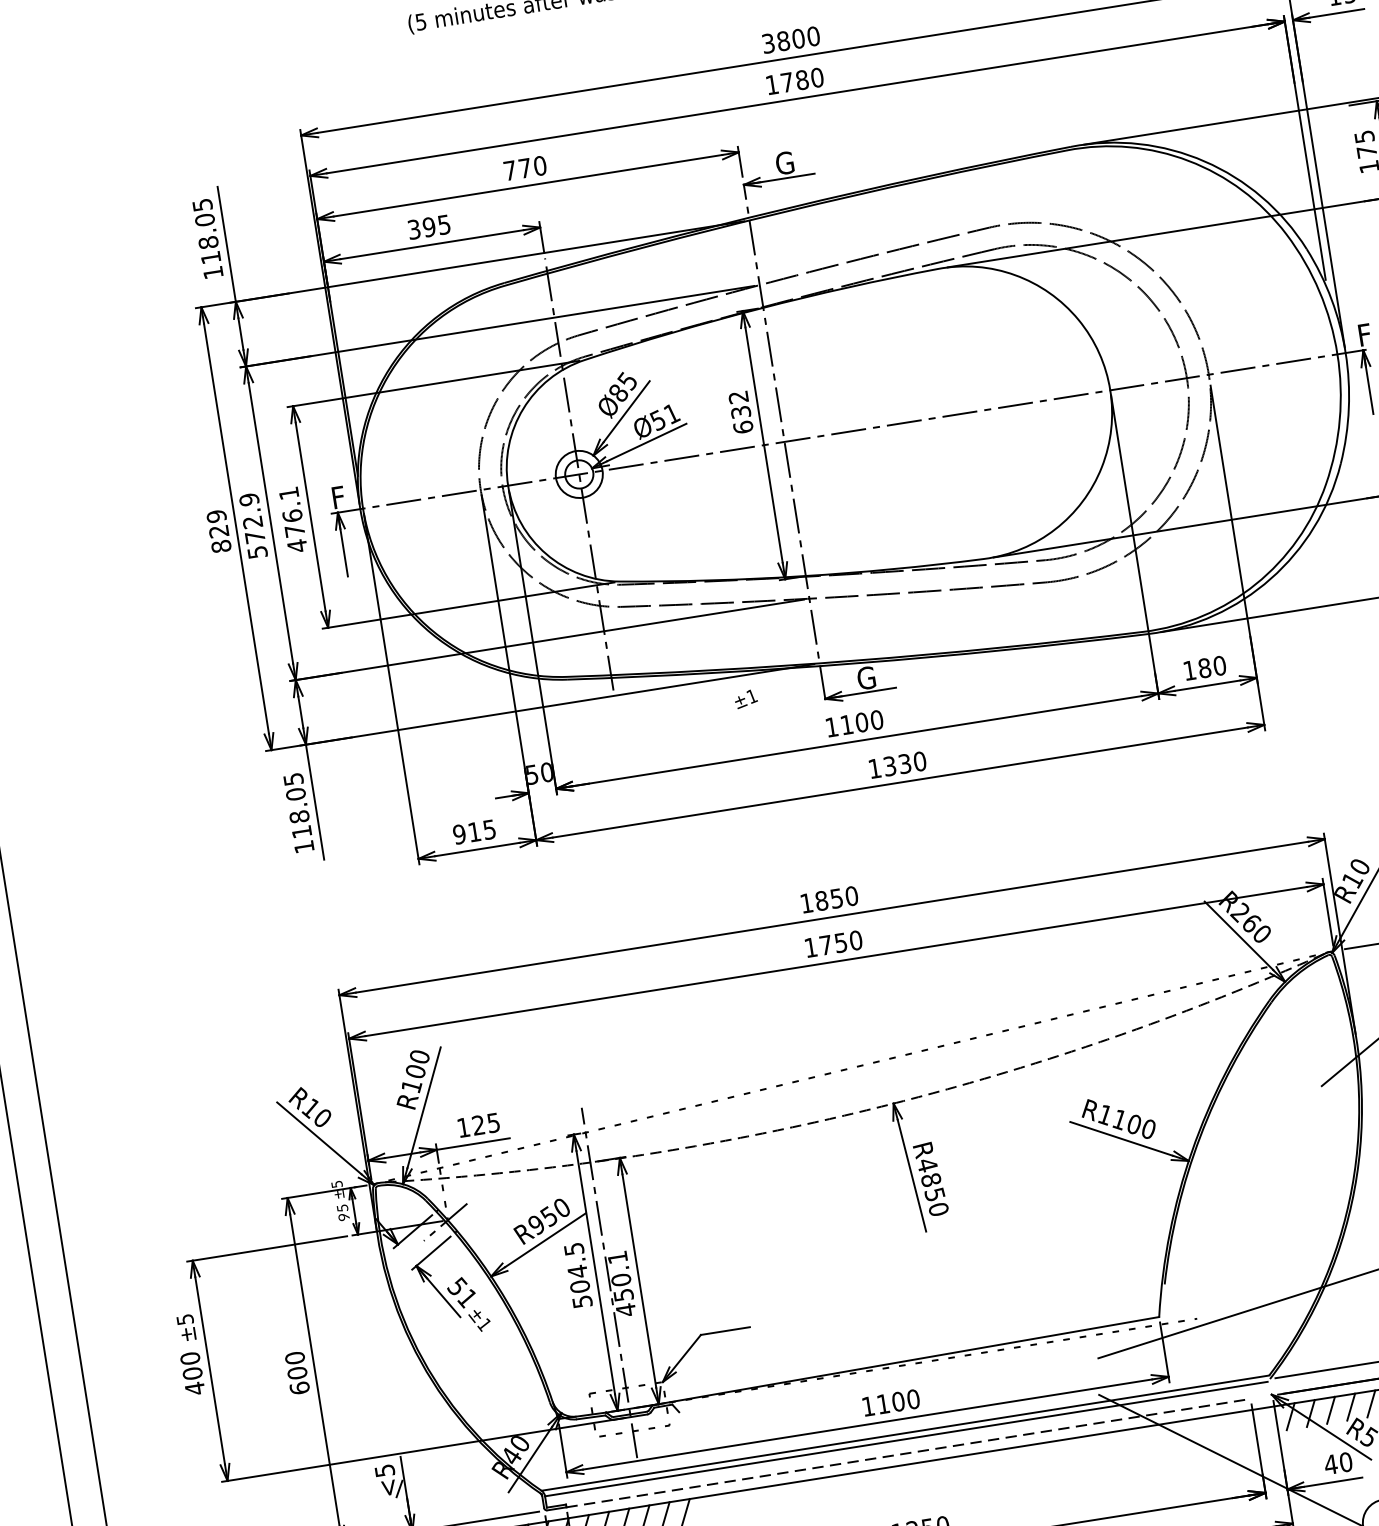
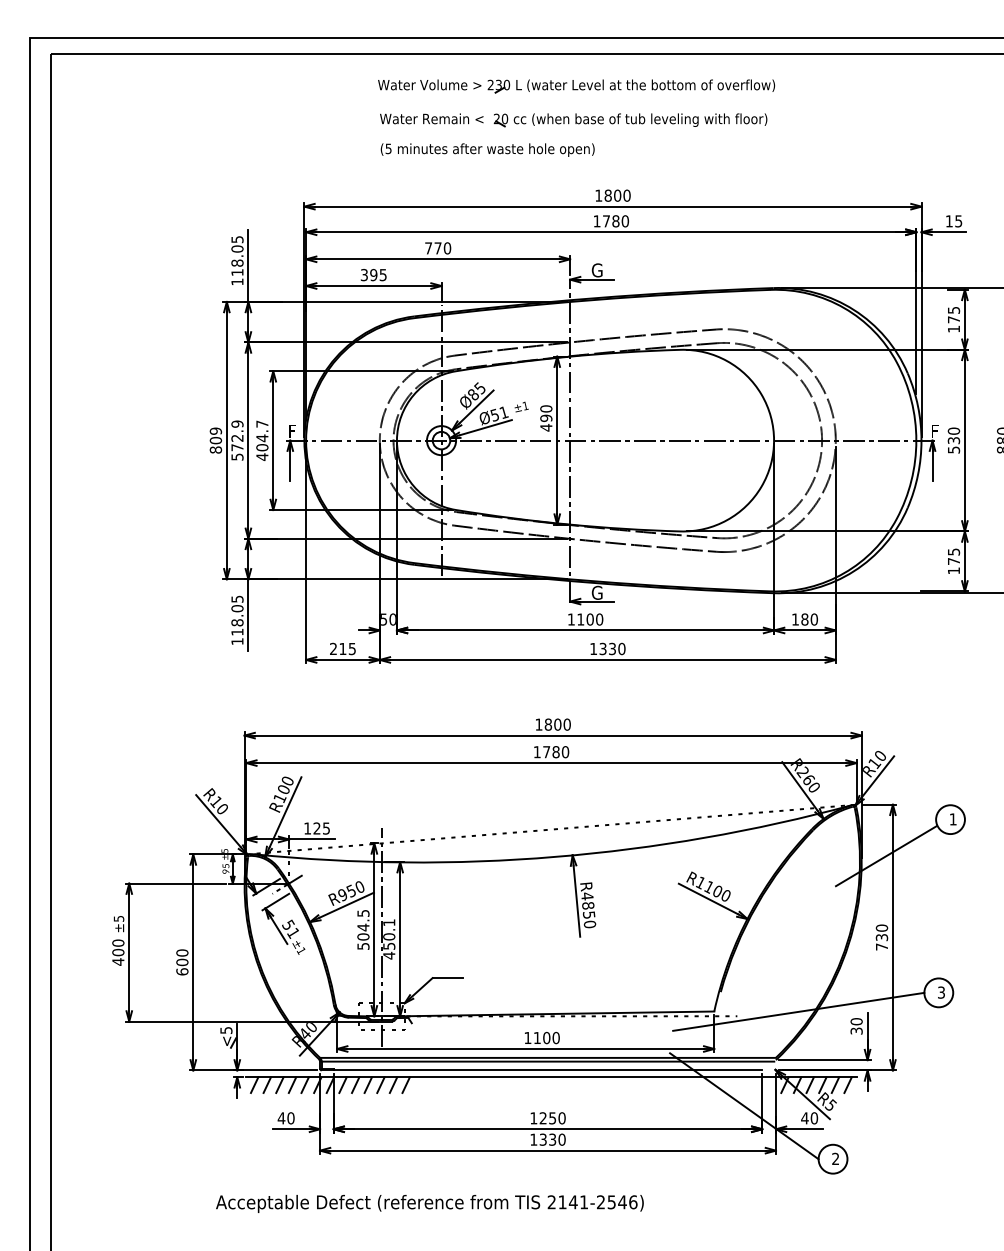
text: (767, 43) -> (598, 195), 3800 -> 1800
text: (741, 412) -> (546, 418), 632 -> 490
text: (292, 511) -> (262, 435), 476.1 -> 404.7
text: (218, 531) -> (215, 440), 829 -> 809
text: (745, 698) -> (521, 406), moved
text: (459, 835) -> (333, 649), 915 -> 215
text: (836, 898) -> (557, 724), 1850 -> 1800
text: (840, 943) -> (555, 752), 1750 -> 1780
arc: (866, 1109) -> (555, 856), dashed -> solid
line: (909, 1453) -> (548, 1070), dashed -> solid

